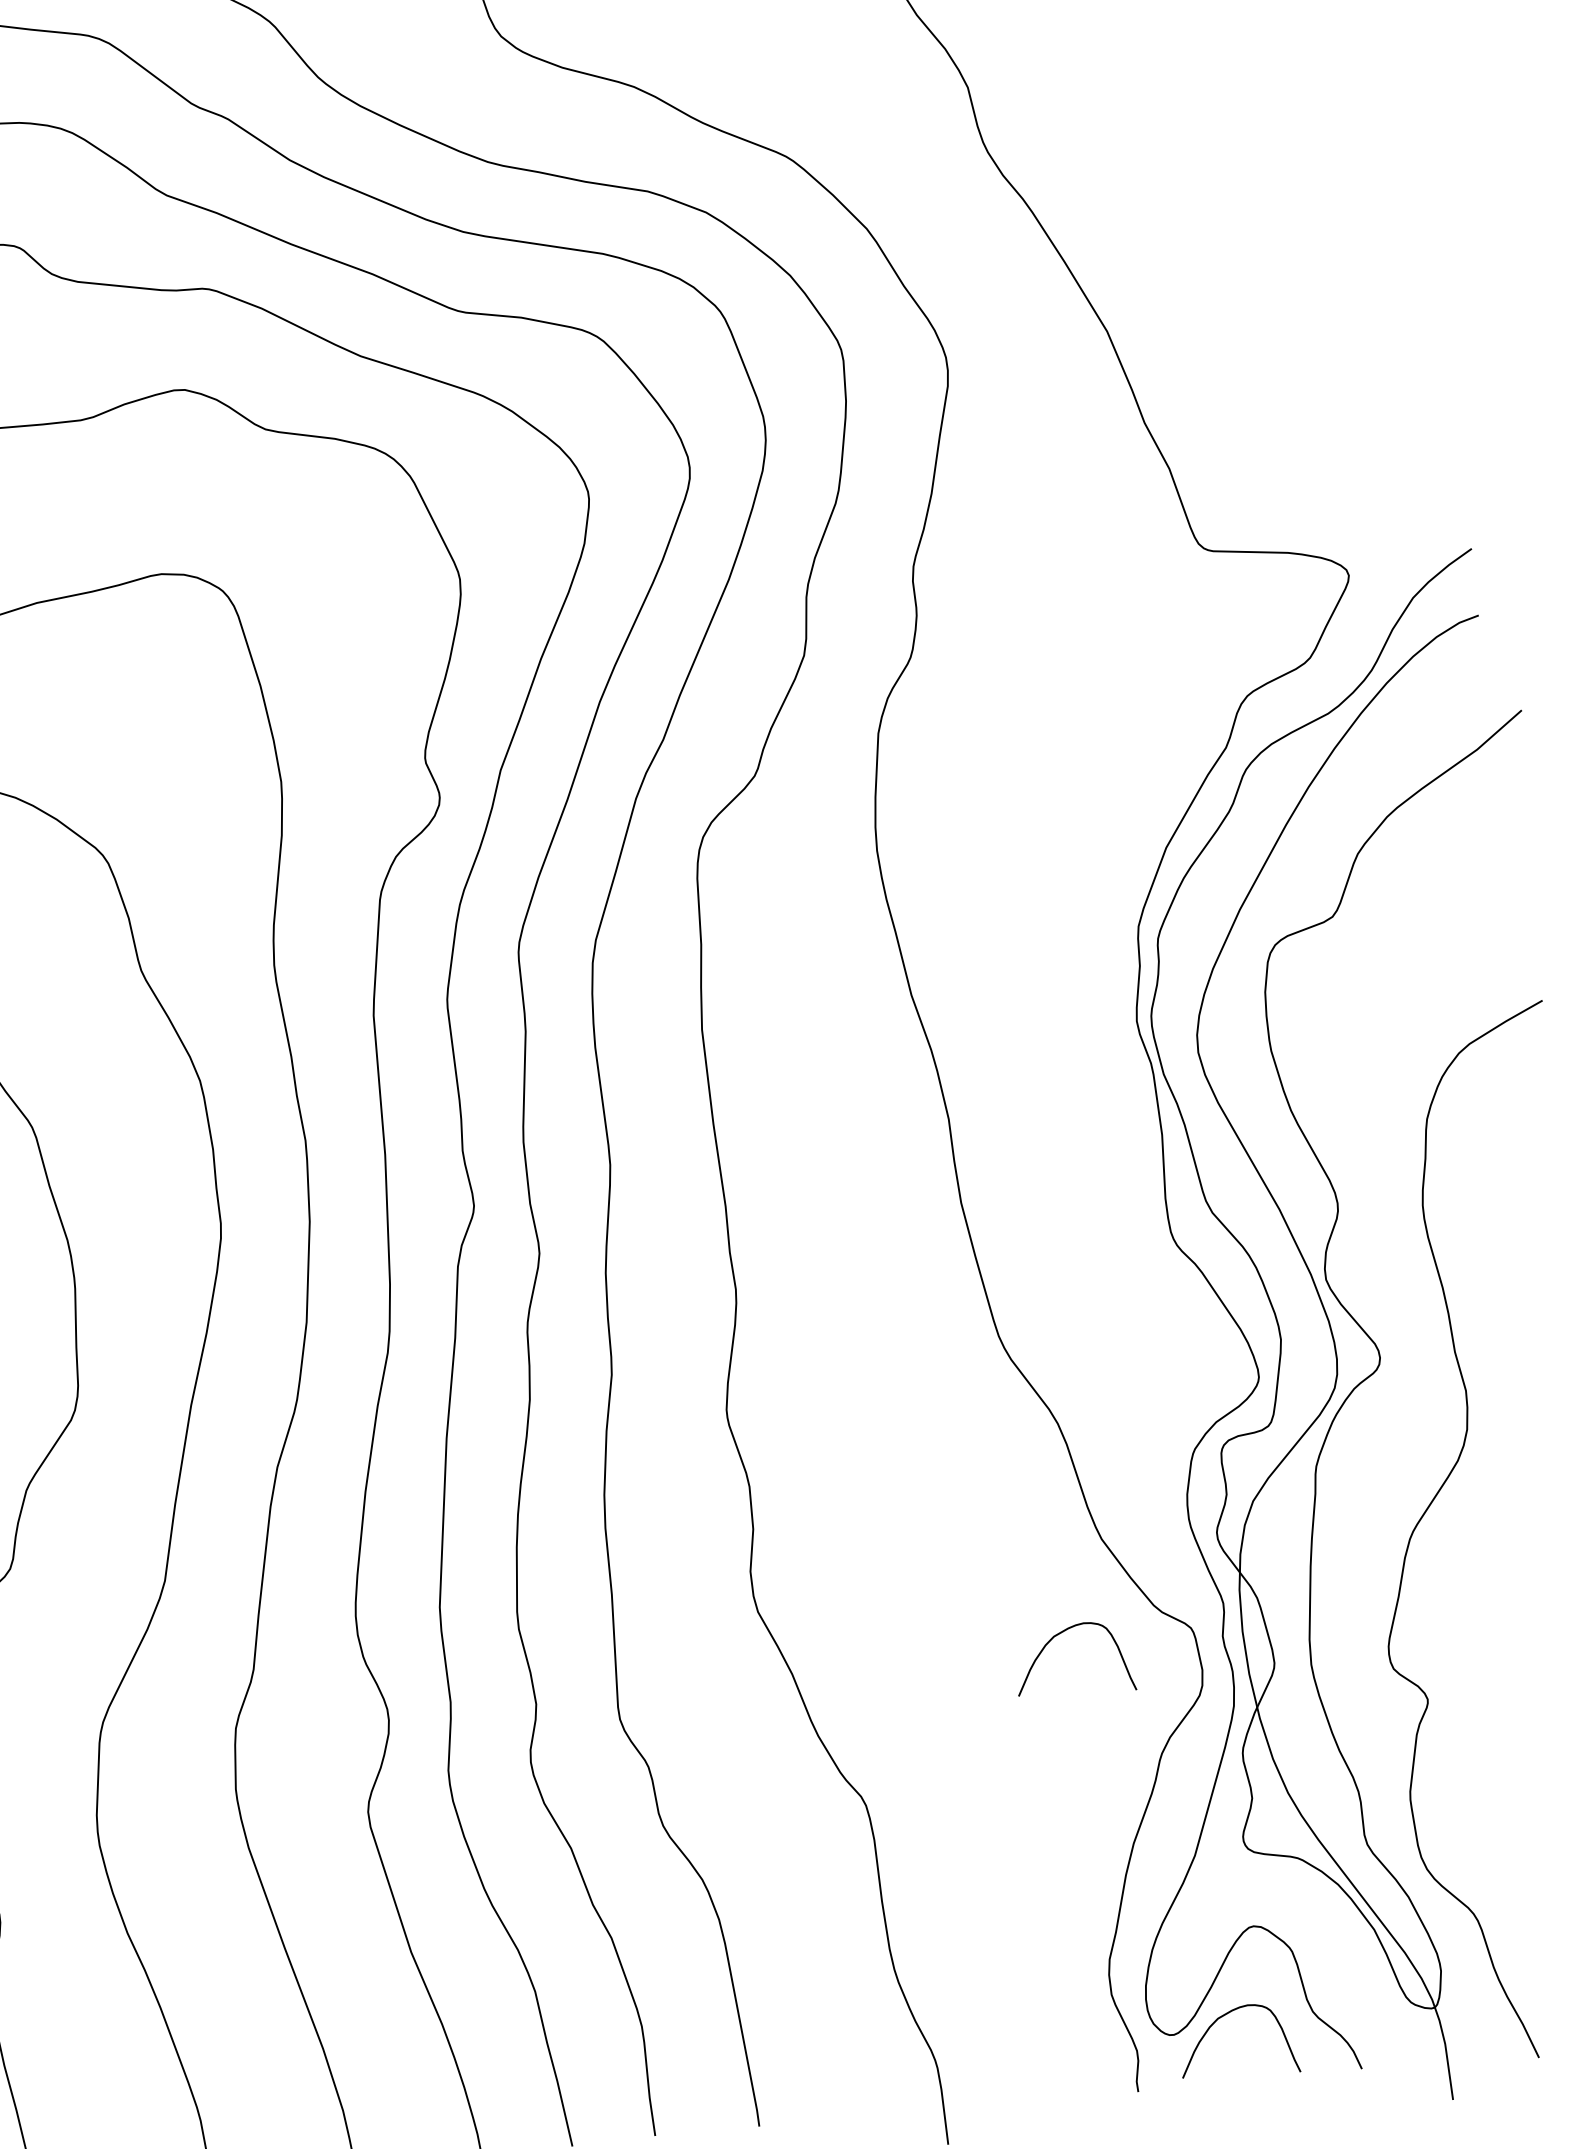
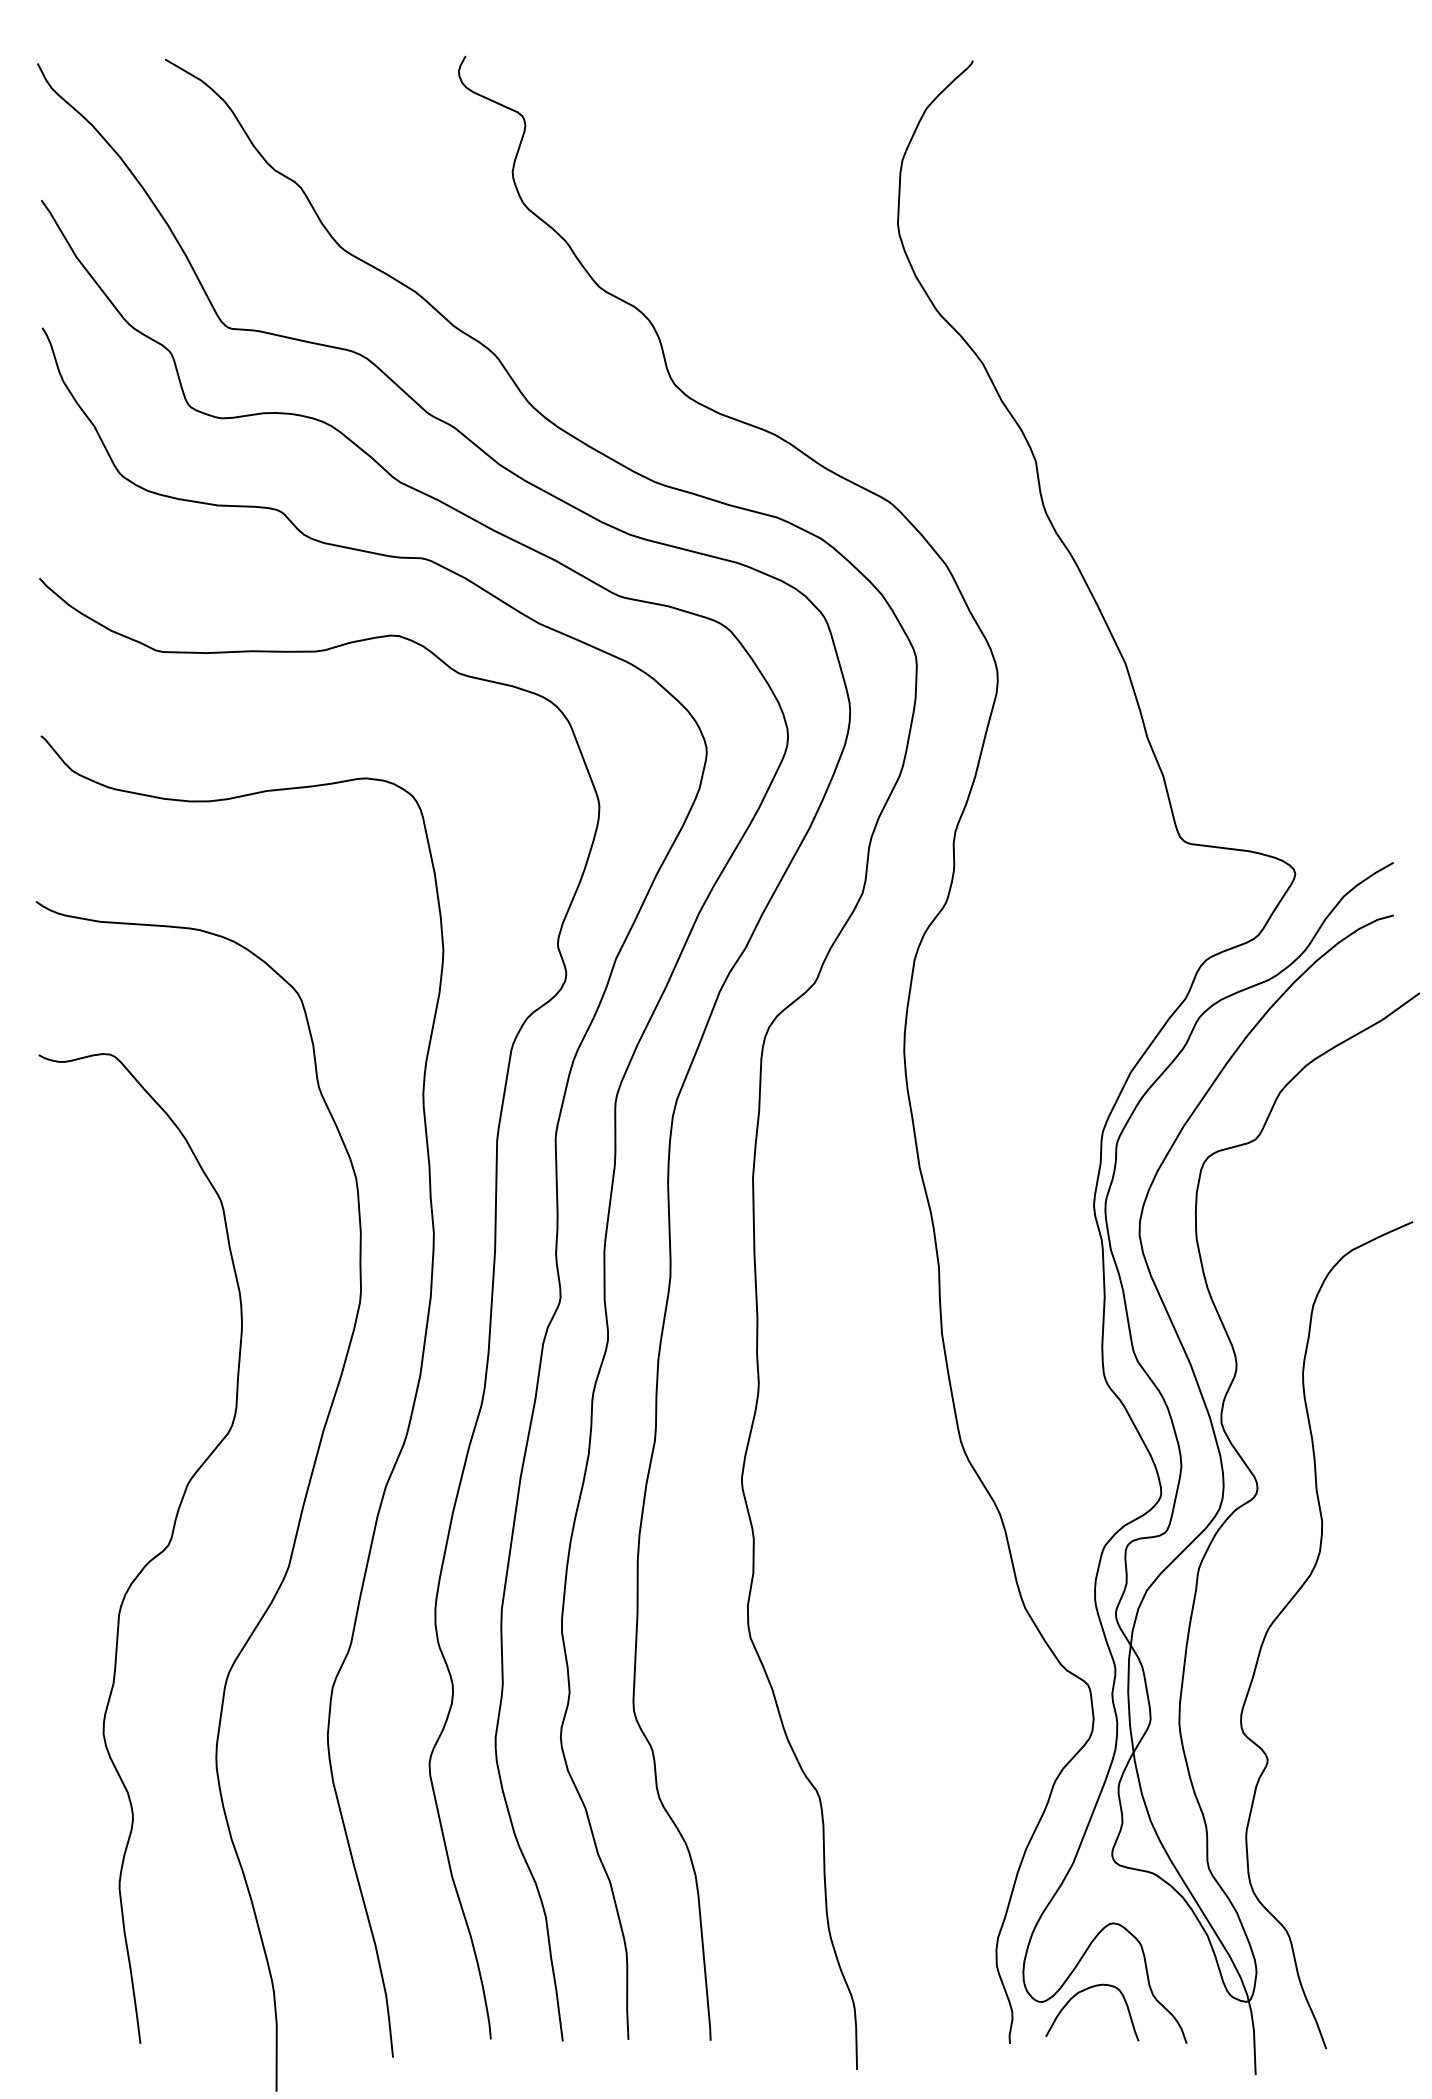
curve: (1064, 1632) -> (988, 1678), removed

